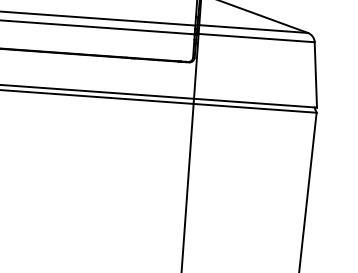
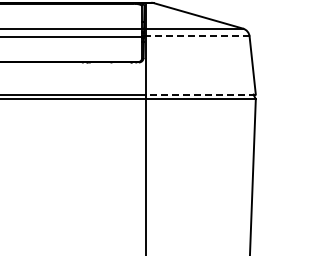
line: (256, 38) -> (197, 36), solid -> dashed
line: (255, 103) -> (200, 94), solid -> dashed

